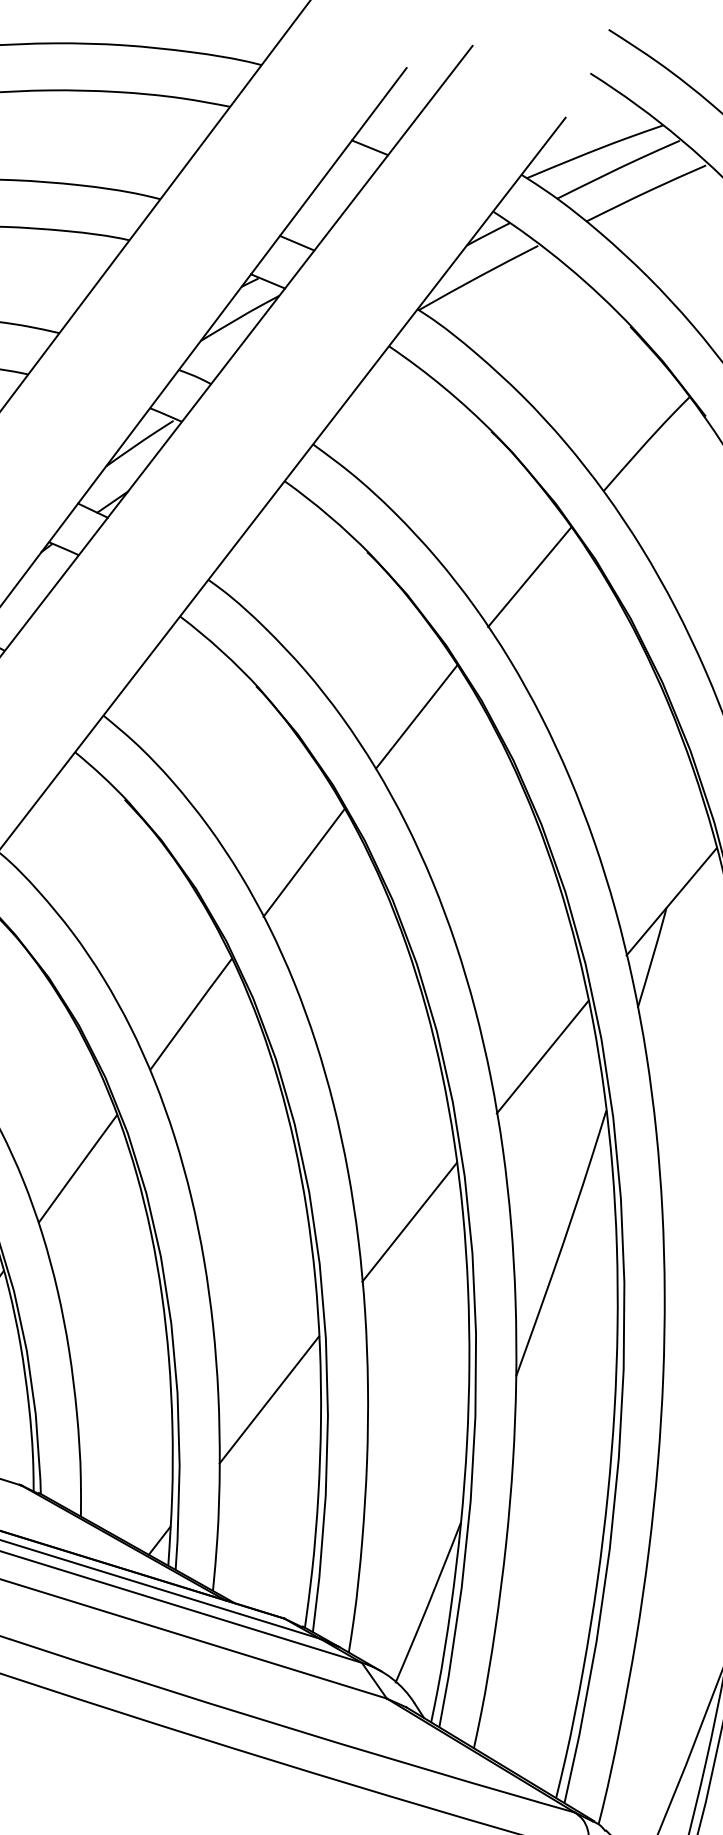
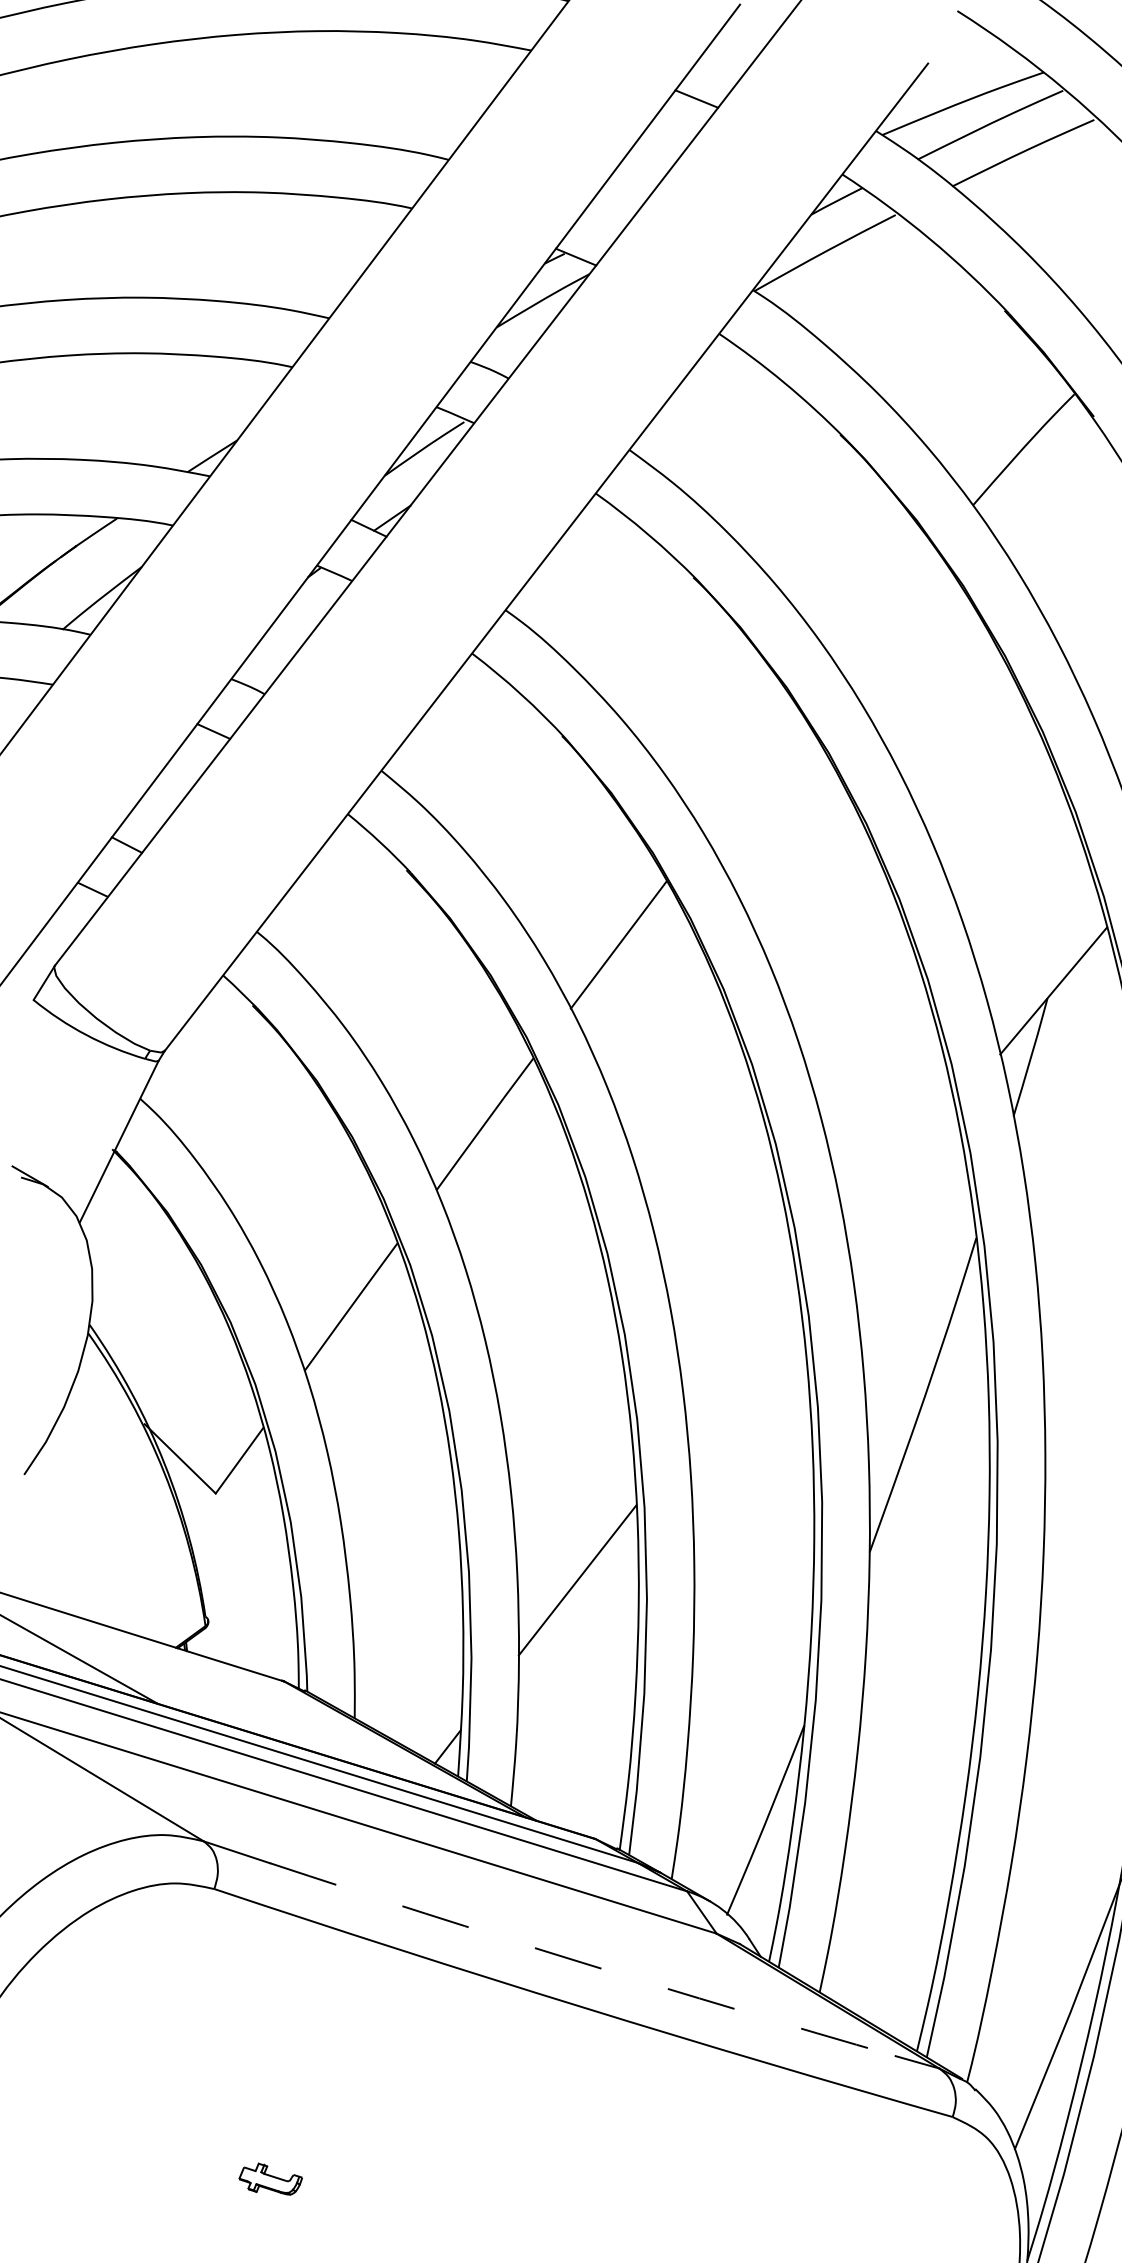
line: (297, 242) -> (610, 211), removed
line: (529, 576) -> (885, 606), removed
line: (416, 717) -> (751, 772), removed
line: (542, 1056) -> (900, 1174), removed
line: (409, 1221) -> (743, 1369), removed
arc: (273, 1722) -> (582, 1962), solid -> dashed

